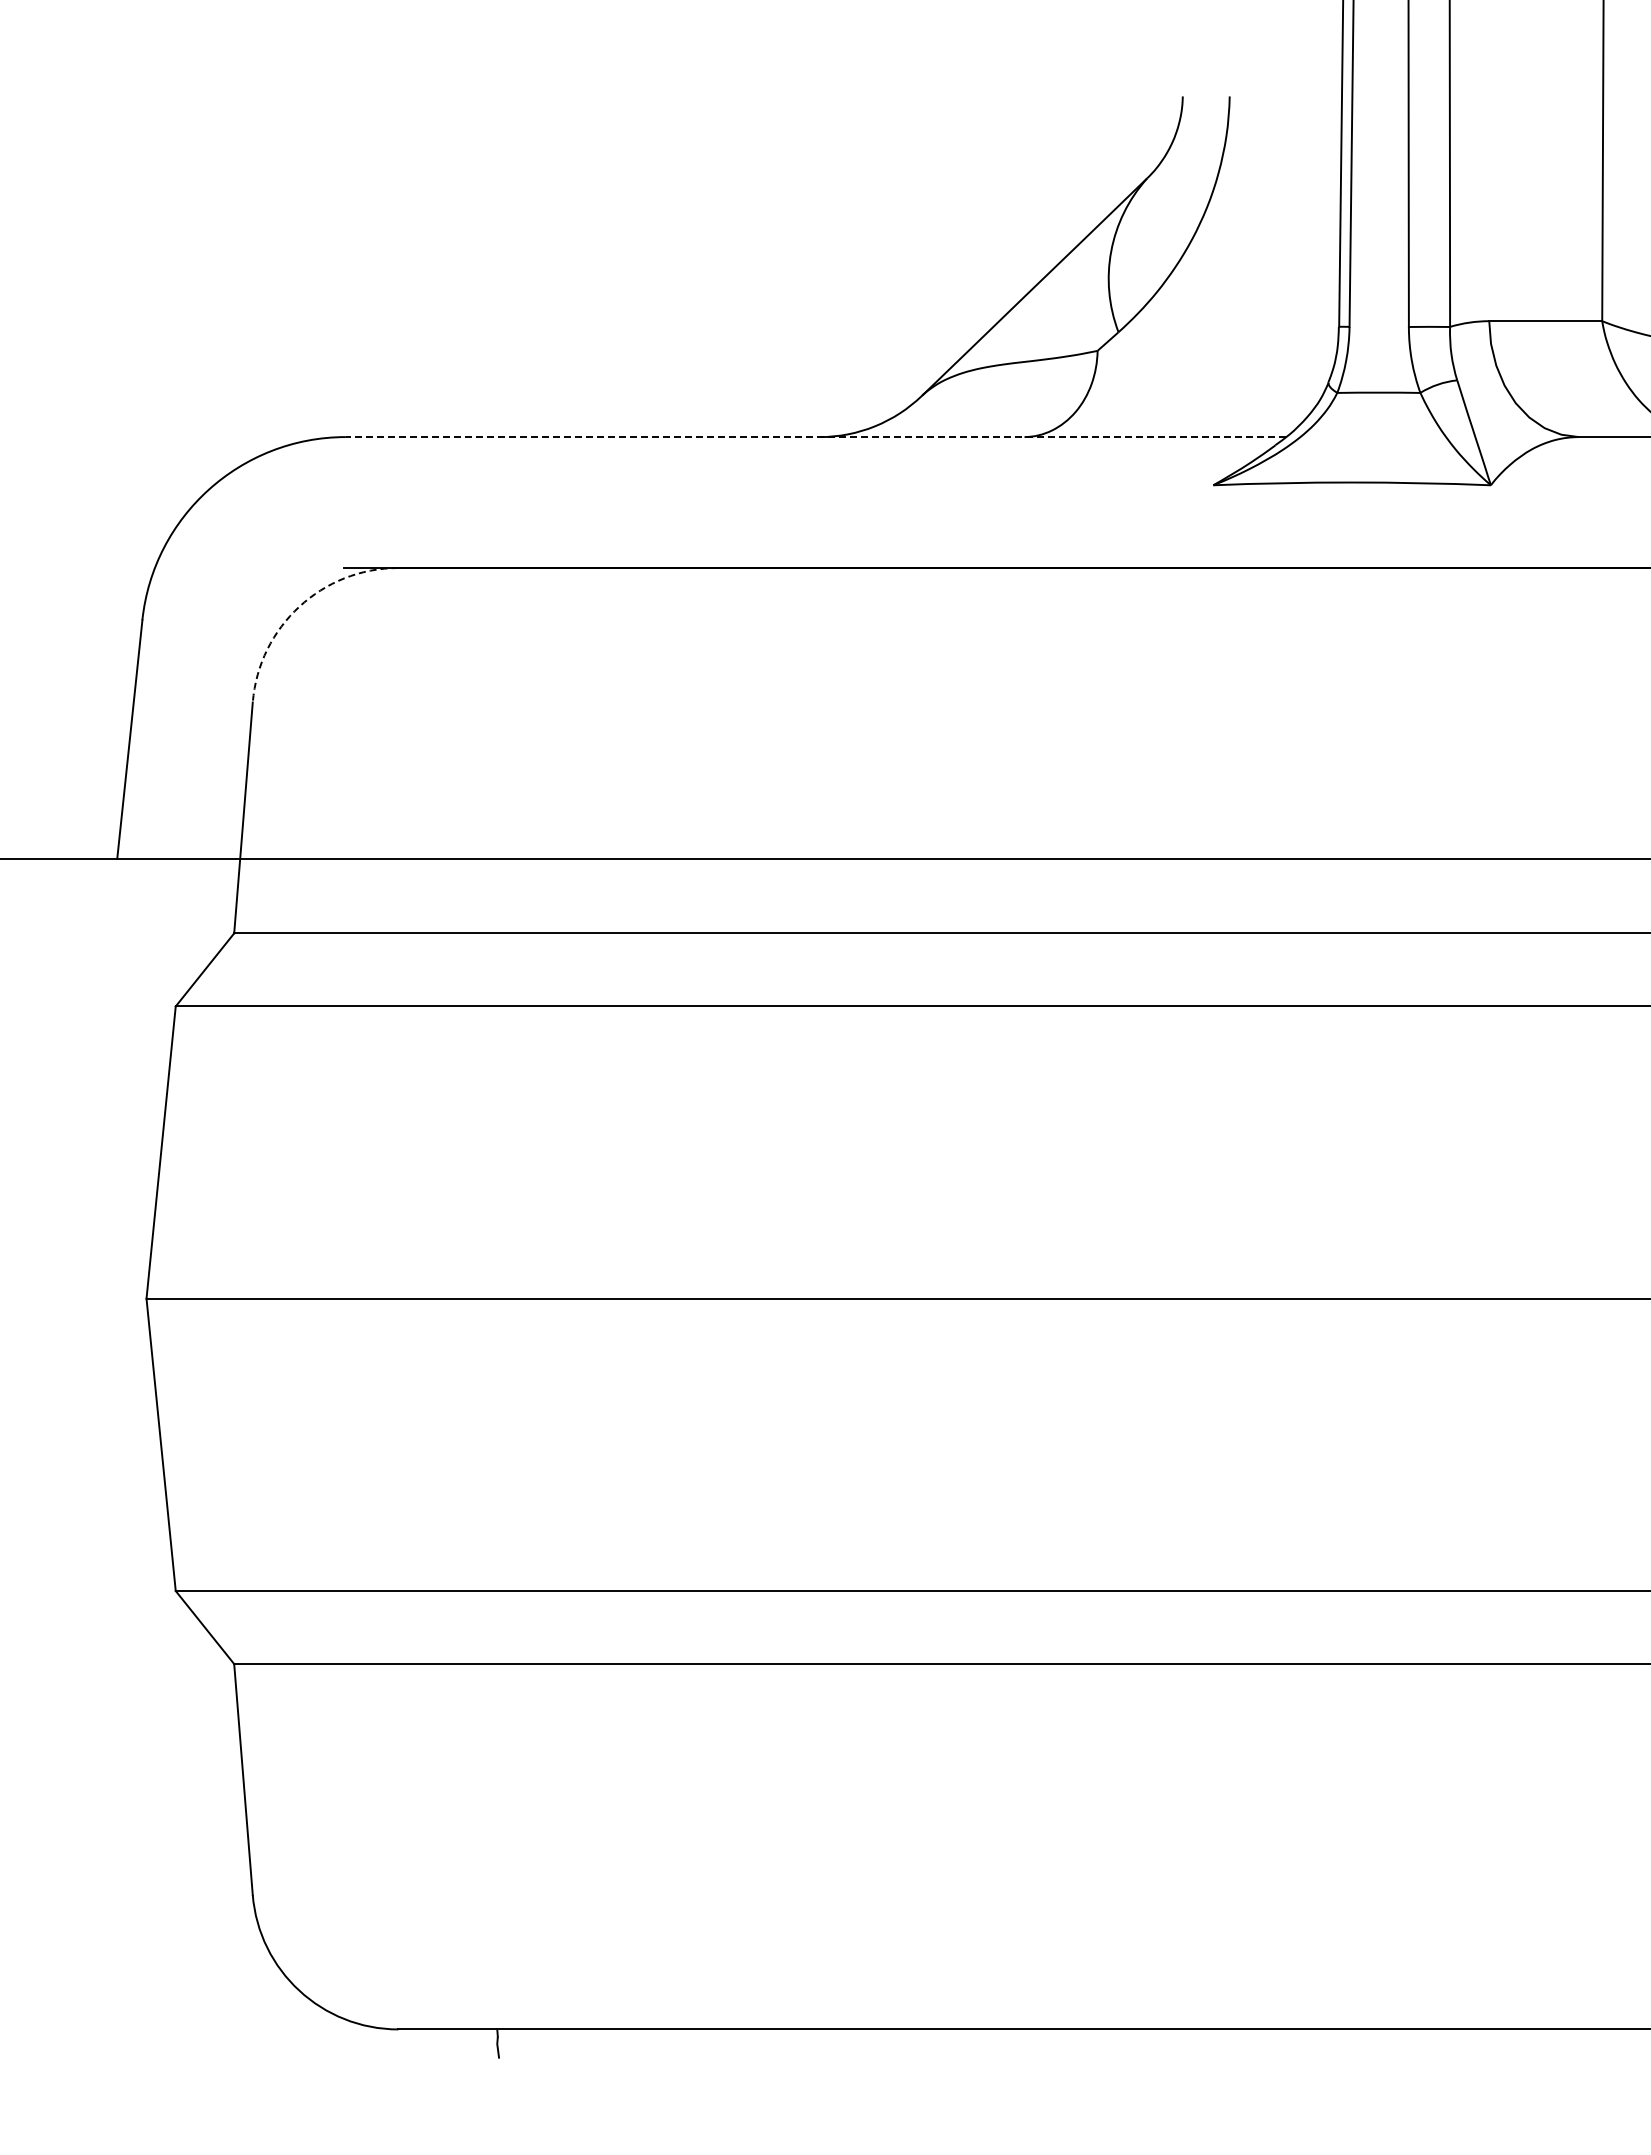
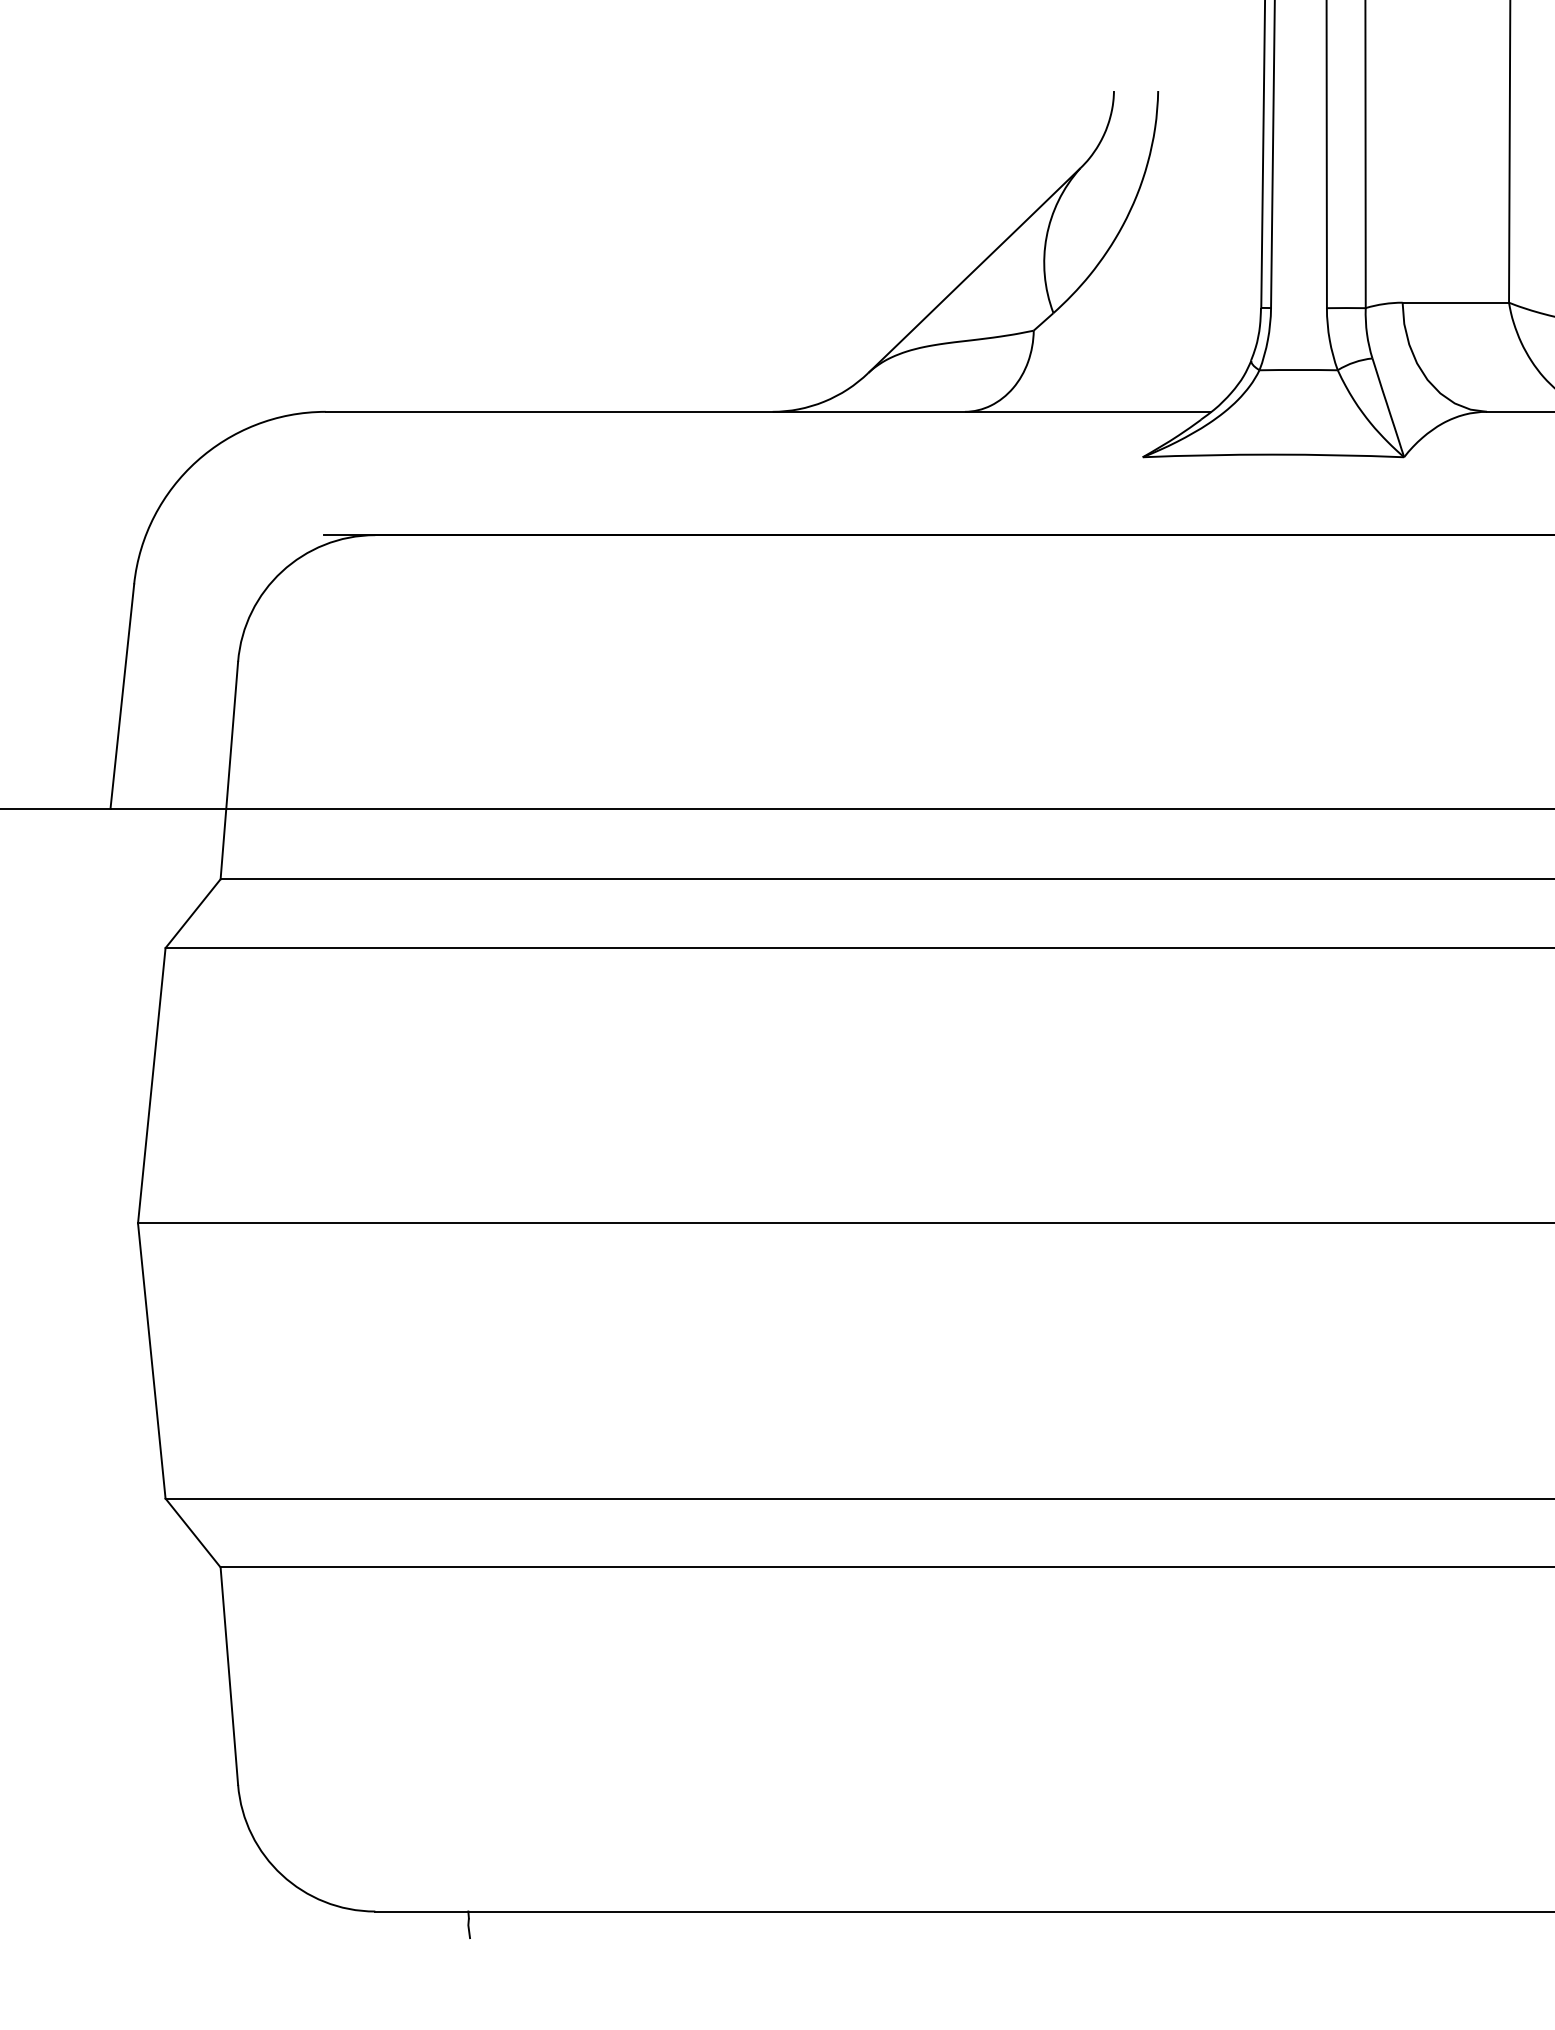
line: (815, 437) -> (768, 412), dashed -> solid
arc: (299, 606) -> (282, 571), dashed -> solid

